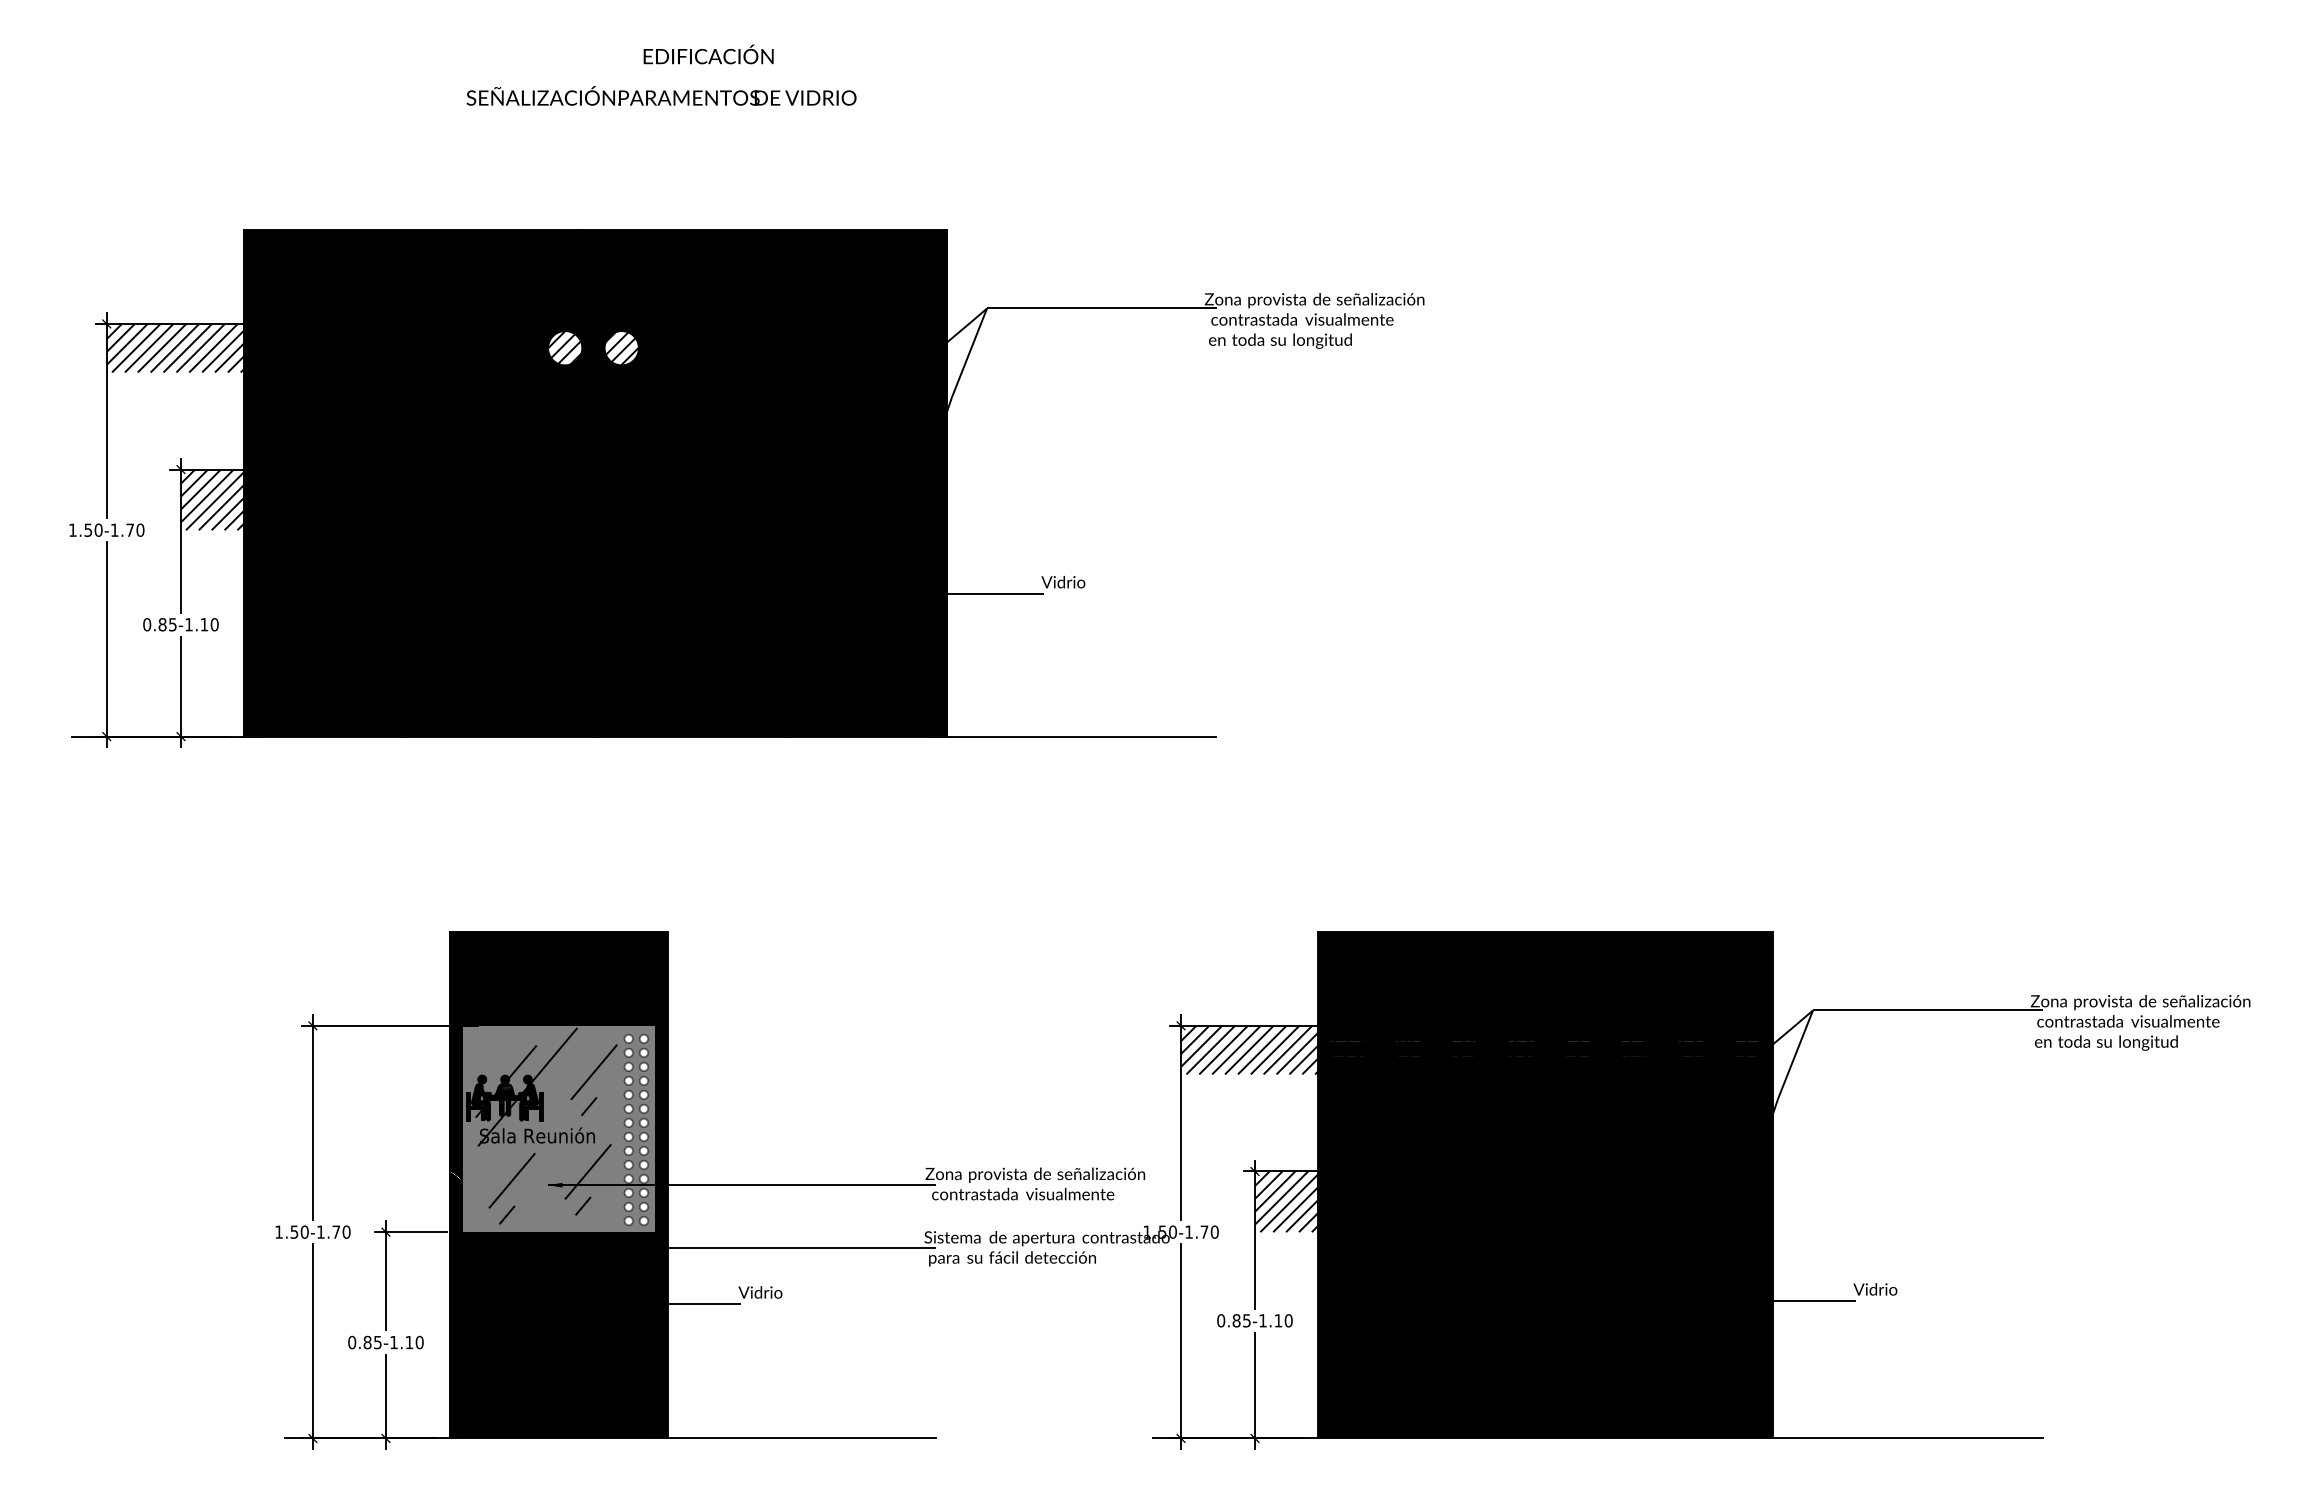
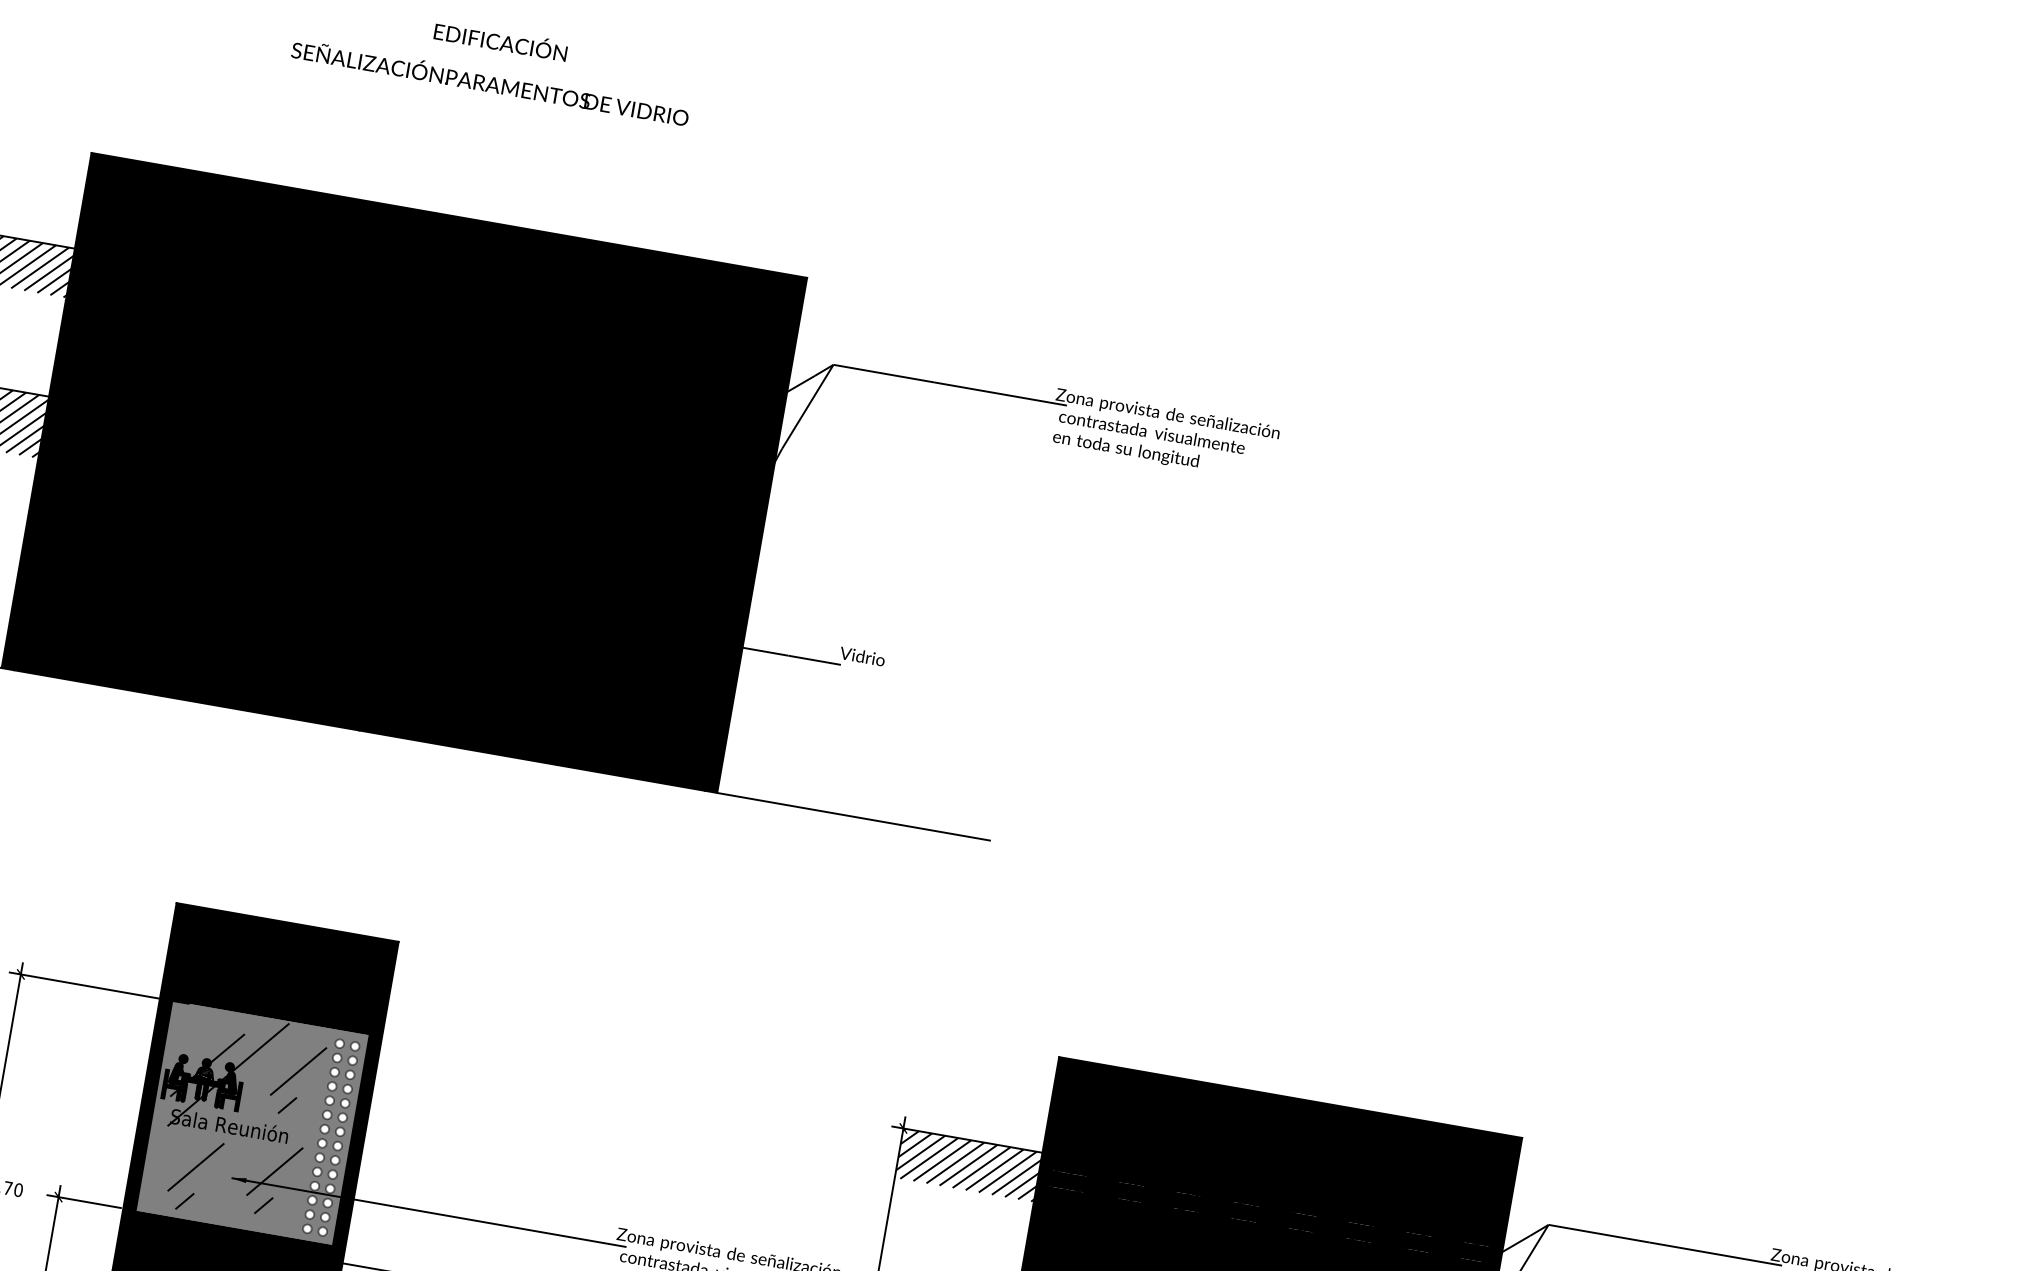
text: (708, 54) -> (500, 40), moved
text: (661, 95) -> (490, 81), moved
fill: (565, 348) -> (397, 330), added
fill: (621, 348) -> (454, 340), added

